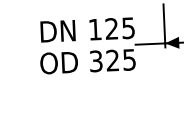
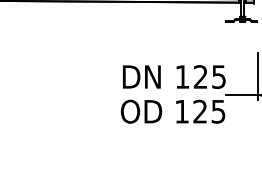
text: (95, 61) -> (181, 111), 325 -> 125

